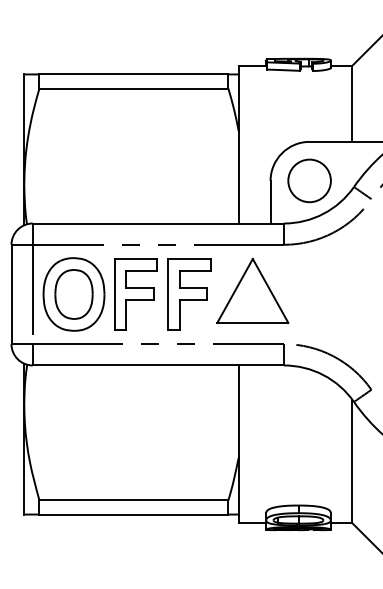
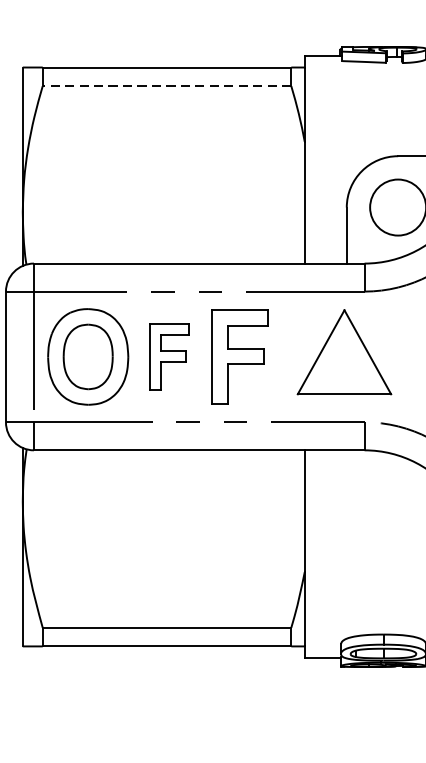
line: (133, 88) -> (166, 85), solid -> dashed
part: (252, 290) -> (344, 351), moved
part: (135, 294) -> (169, 356), size x0.7

